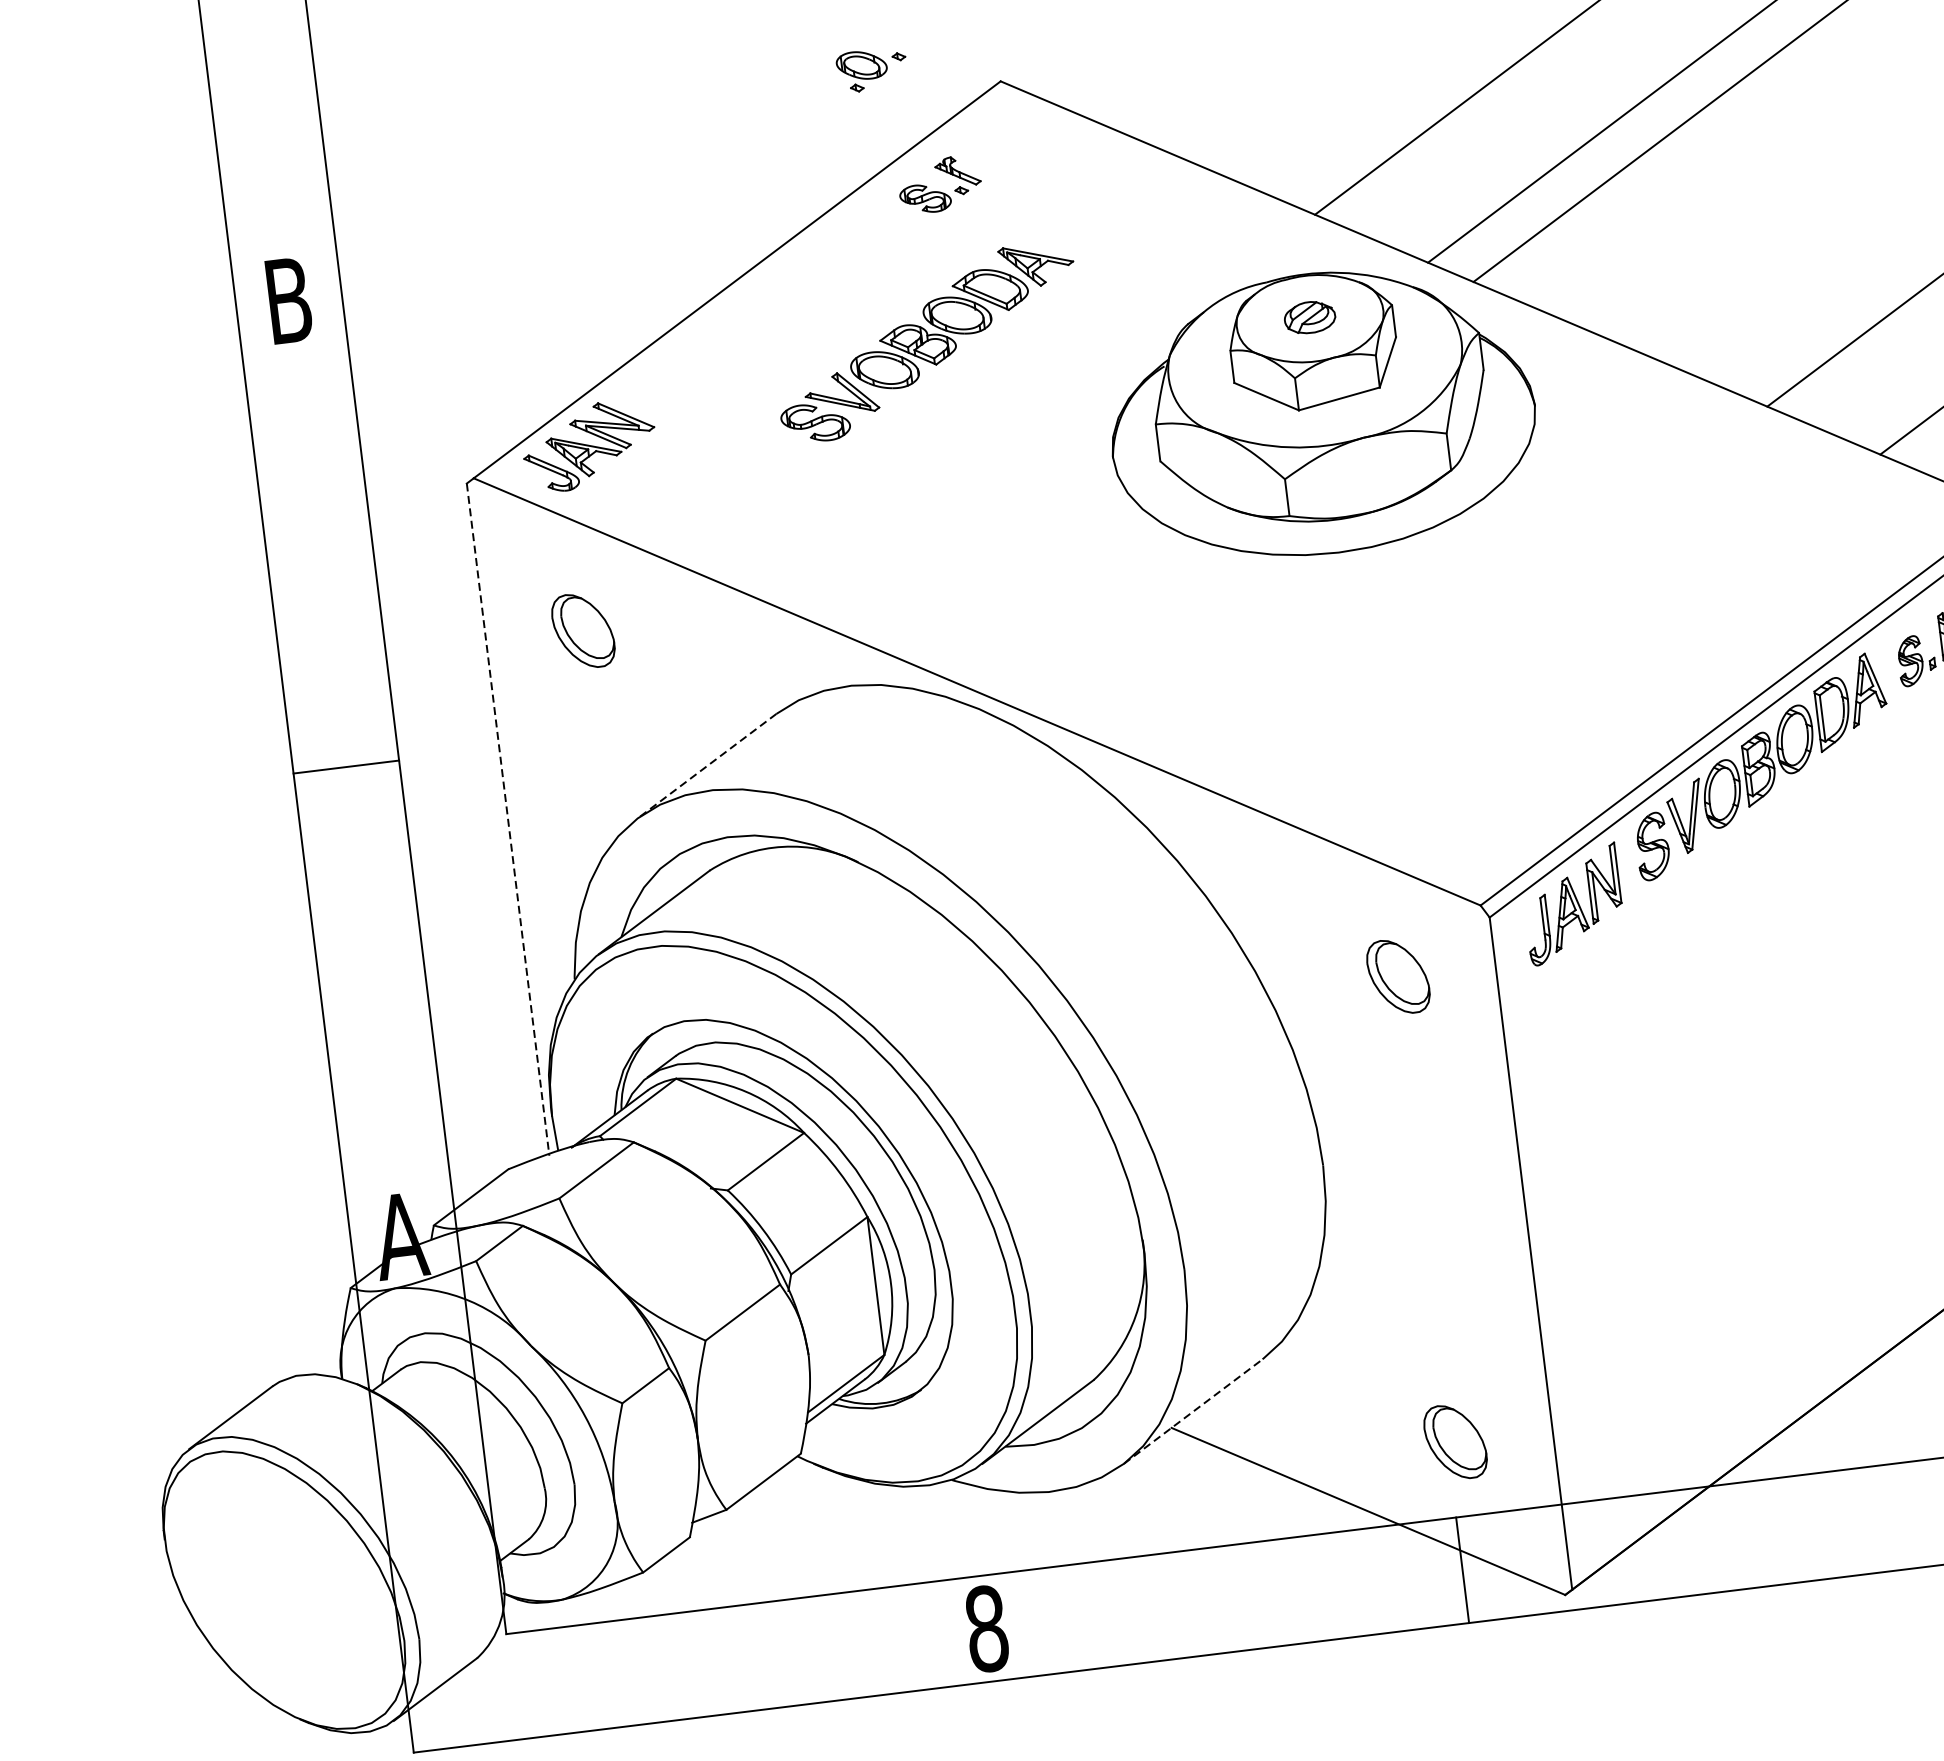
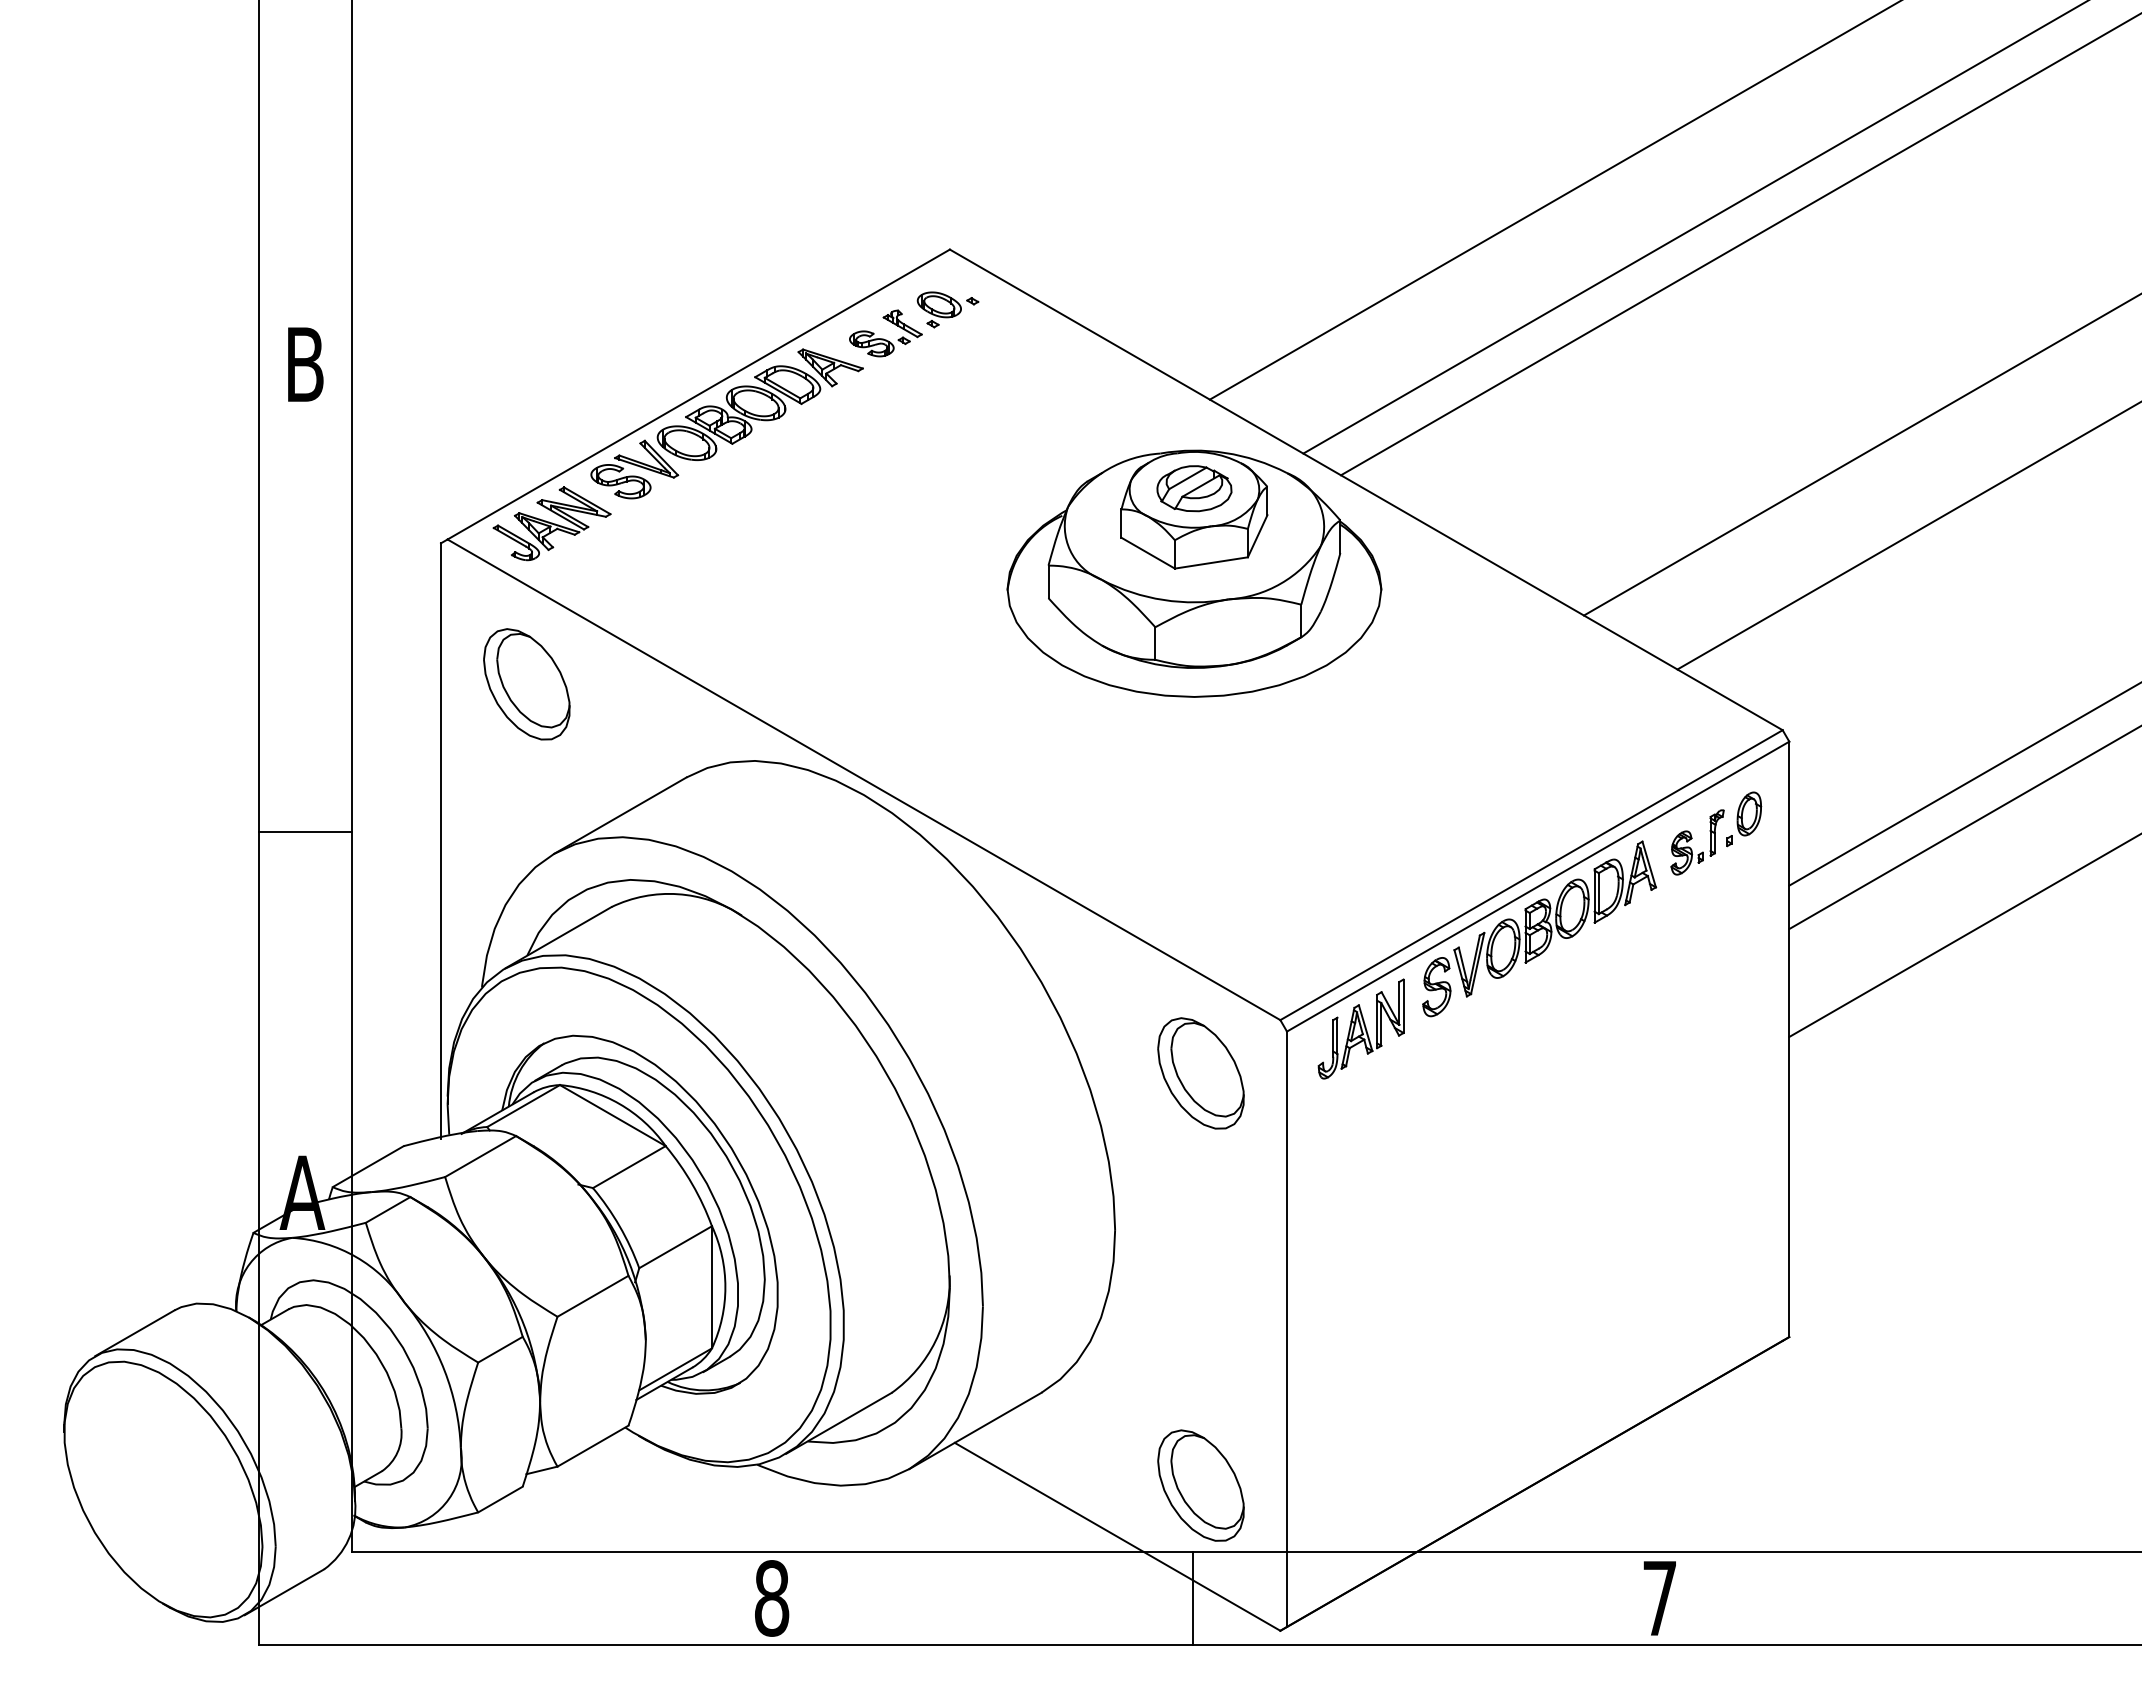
part: (871, 69) -> (947, 309), moved
part: (1309, 317) -> (1194, 488), size x1.67
part: (926, 342) -> (726, 423), moved
part: (582, 631) -> (526, 684), size x1.67
line: (346, 766) -> (305, 831), moved
line: (706, 766) -> (619, 815), dashed -> solid
line: (507, 820) -> (440, 841), dashed -> solid
part: (1397, 976) -> (1200, 1073), size x1.67
line: (1193, 1411) -> (975, 1430), dashed -> solid
part: (1454, 1442) -> (1200, 1485), size x1.67

